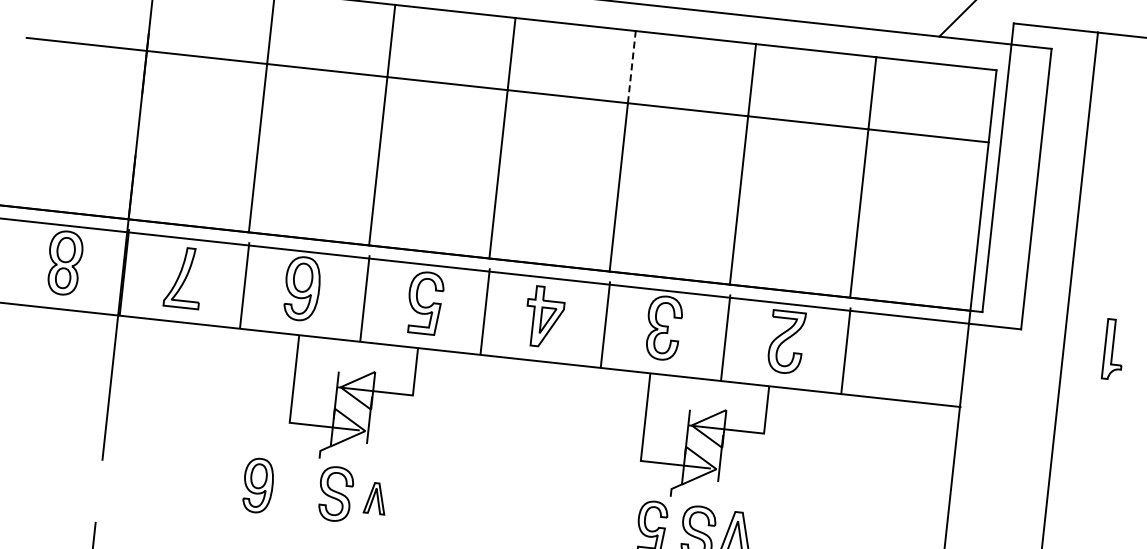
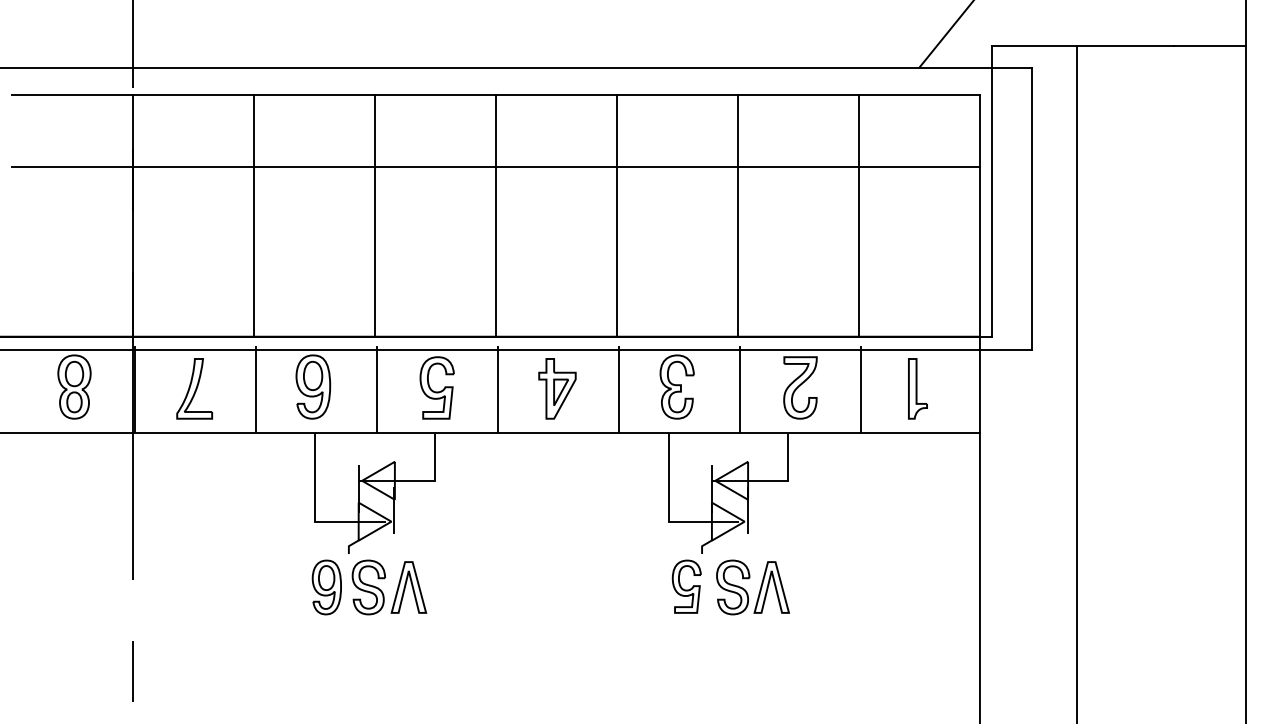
line: (632, 66) -> (617, 130), dashed -> solid
part: (1113, 349) -> (917, 388), moved
part: (257, 485) -> (326, 587), moved
part: (375, 498) -> (408, 587), size x1.67

